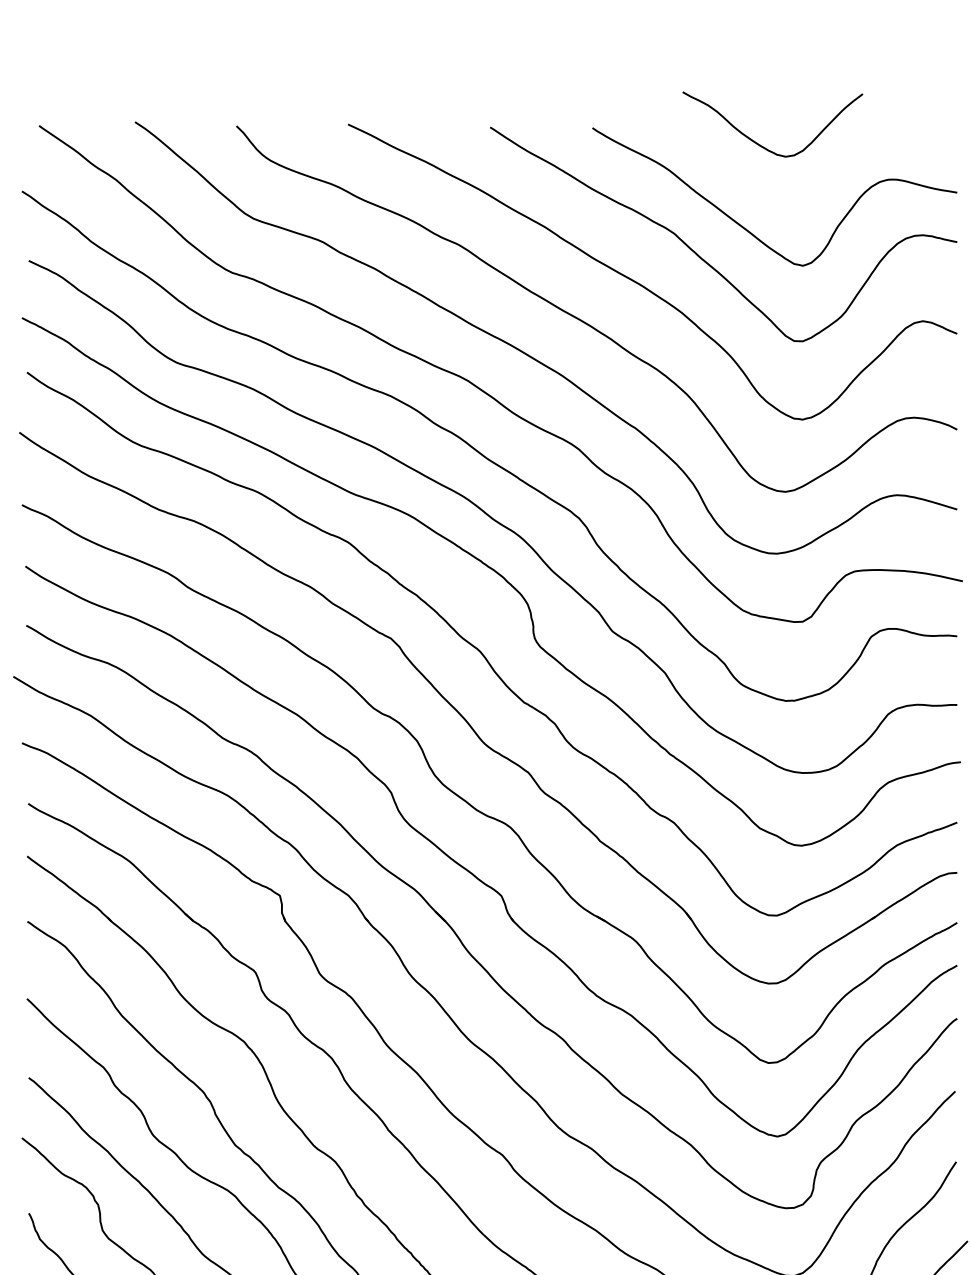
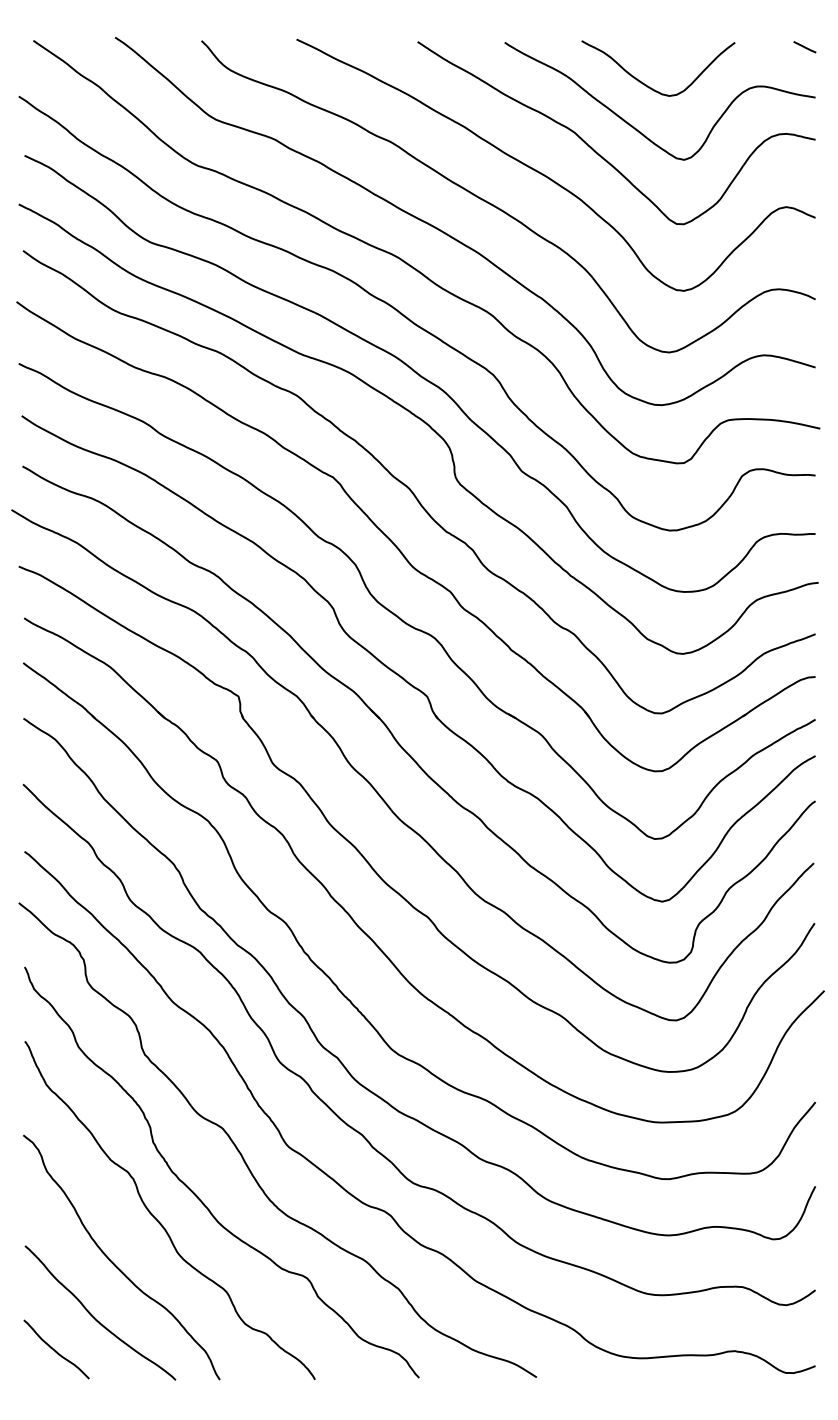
line: (944, 133) -> (804, 47), added
curve: (758, 143) -> (646, 84), moved

